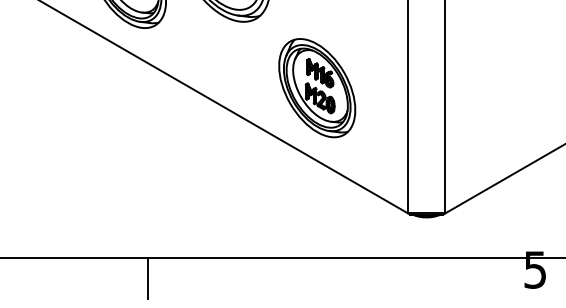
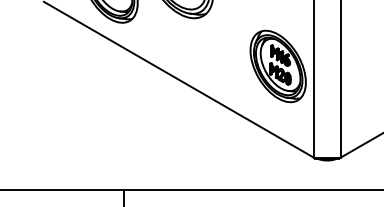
part: (317, 88) -> (278, 66), moved

